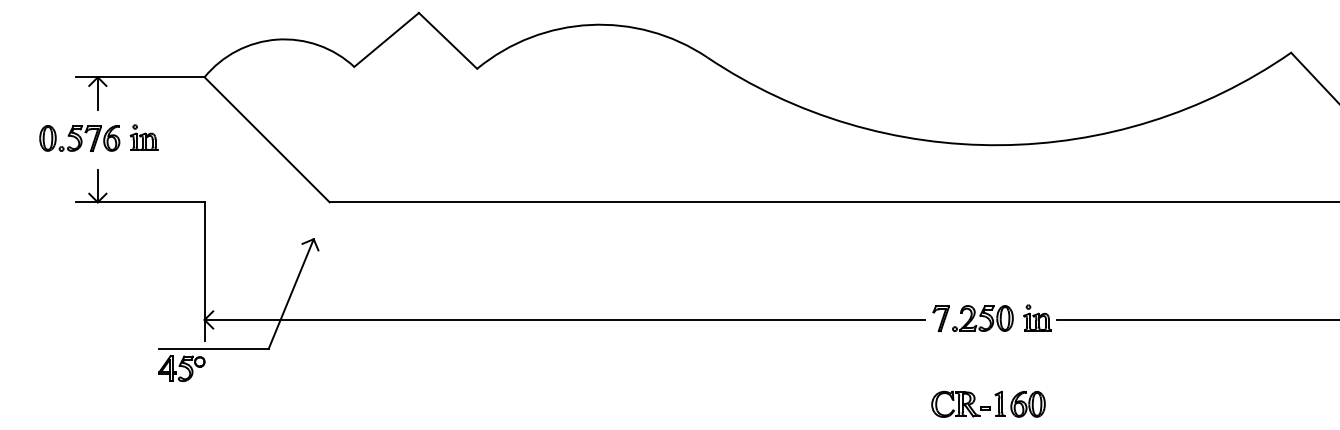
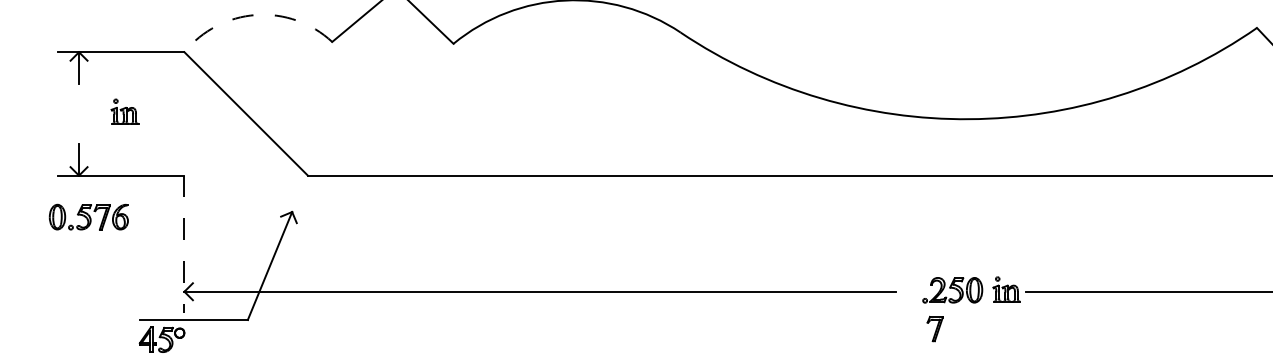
arc: (277, 39) -> (256, 14), solid -> dashed
part: (79, 138) -> (88, 217), moved
line: (204, 271) -> (184, 243), solid -> dashed
part: (940, 318) -> (934, 328), moved

